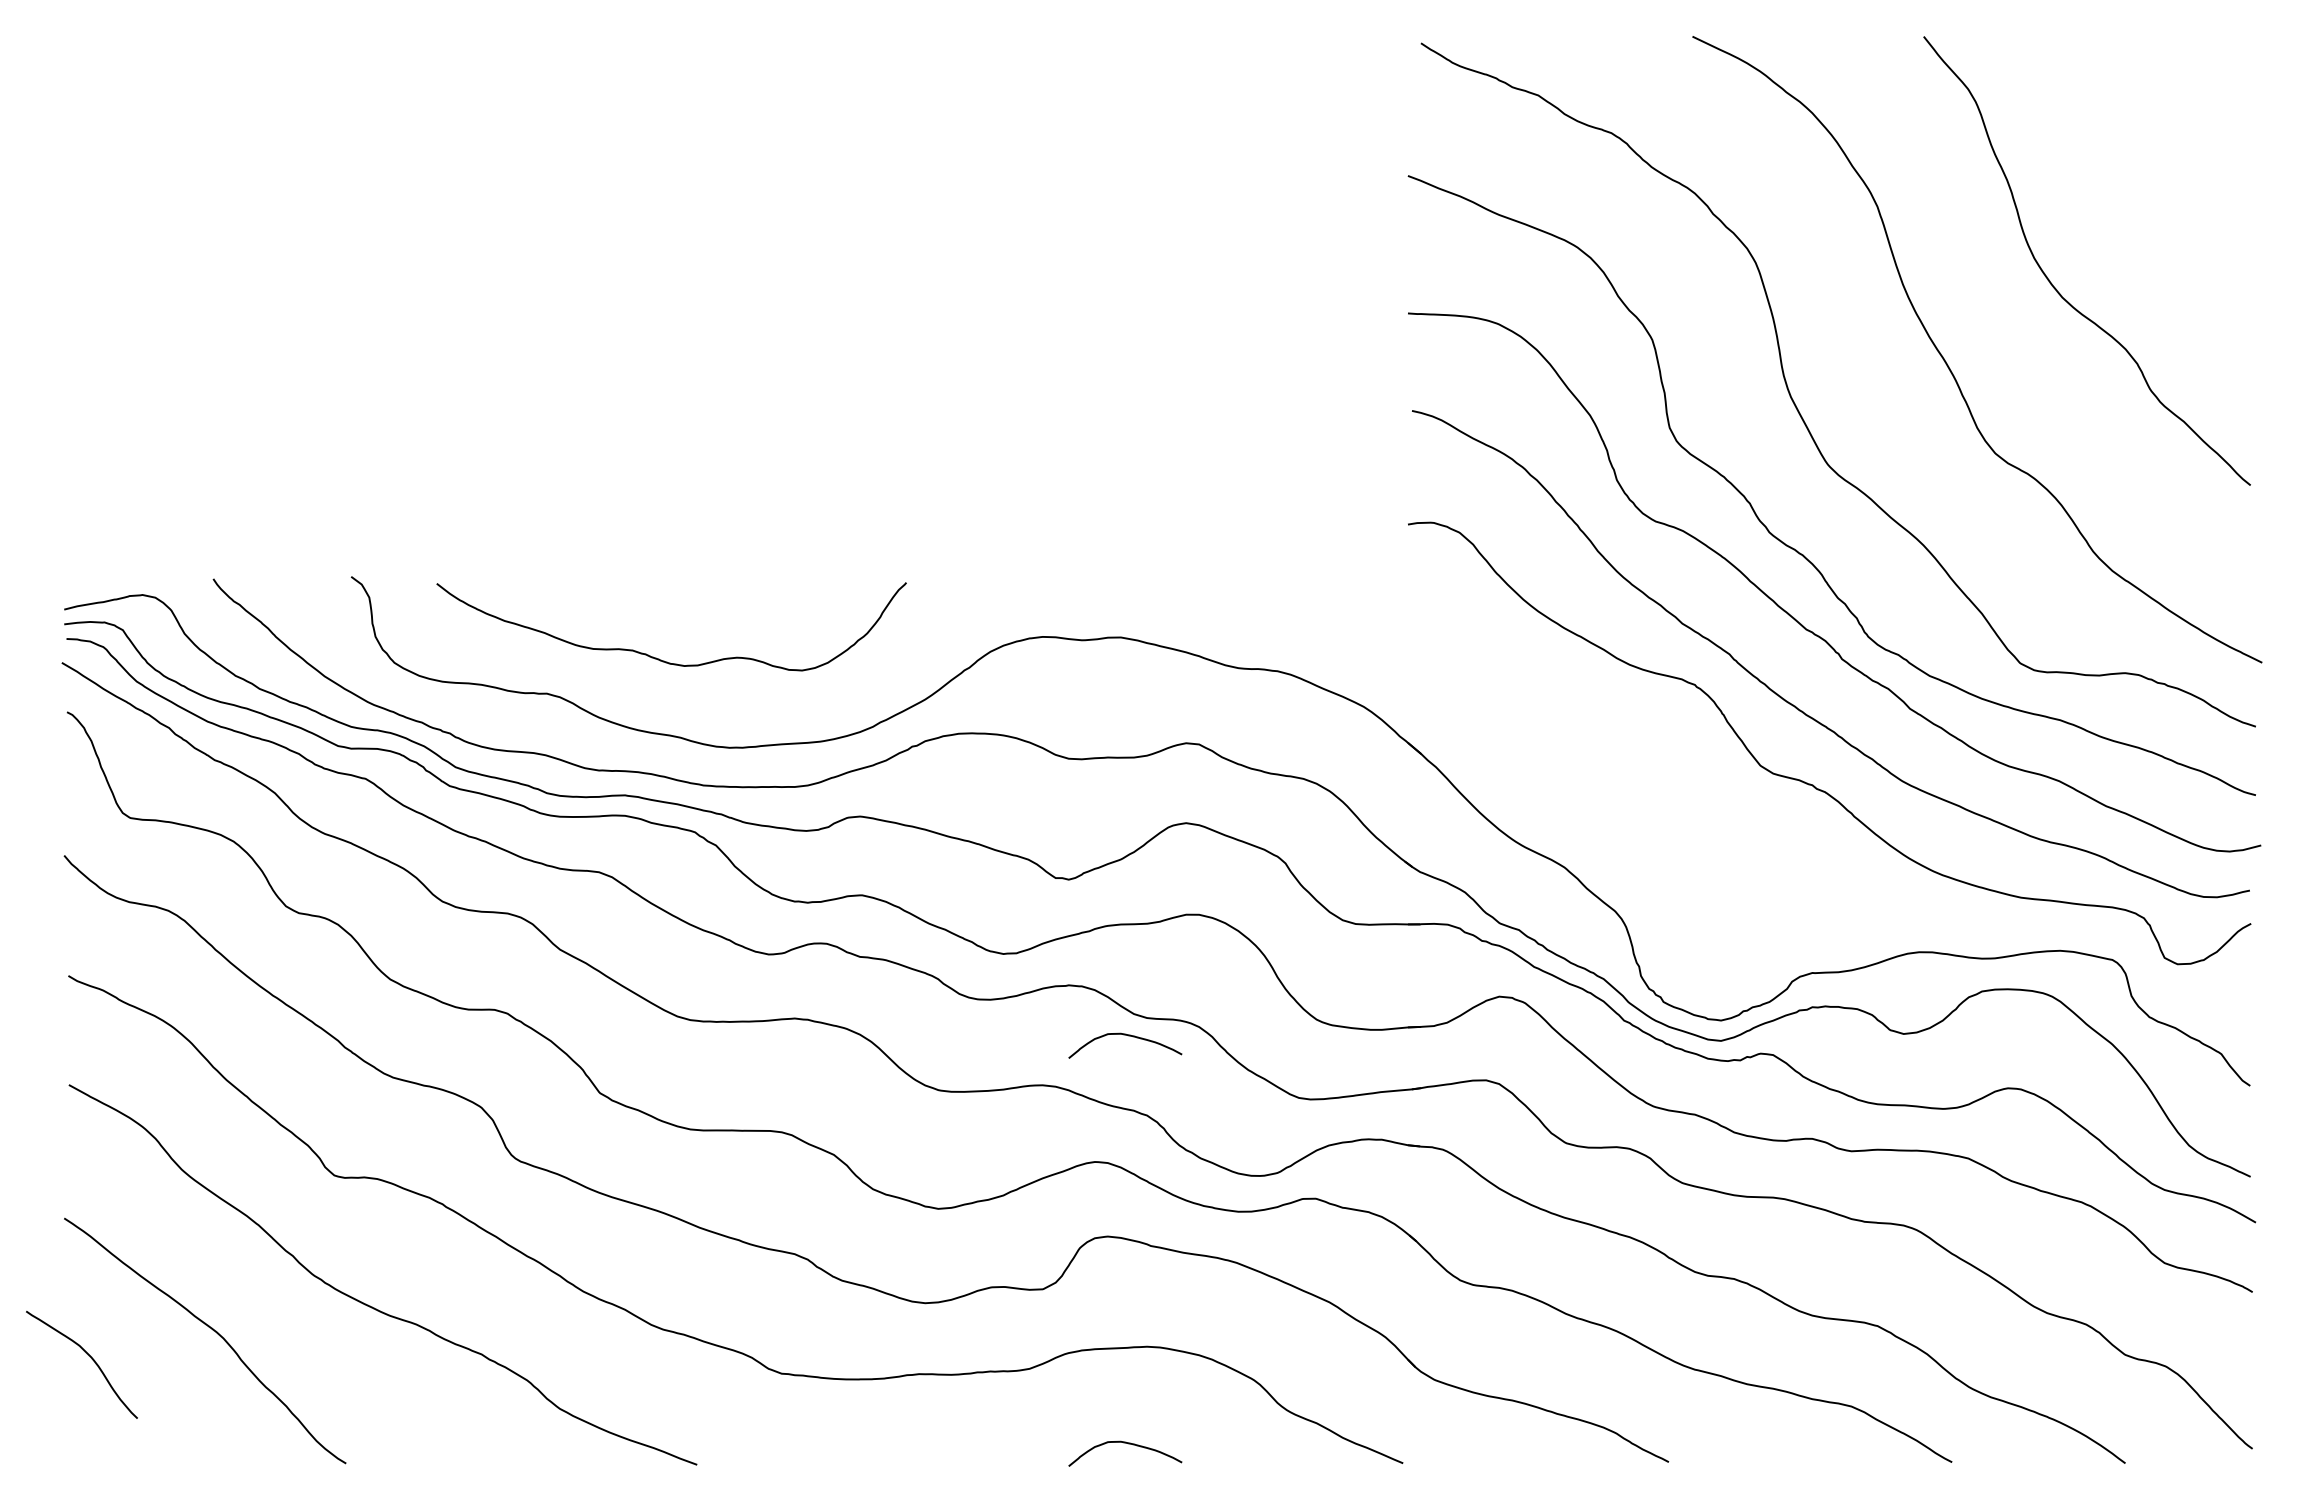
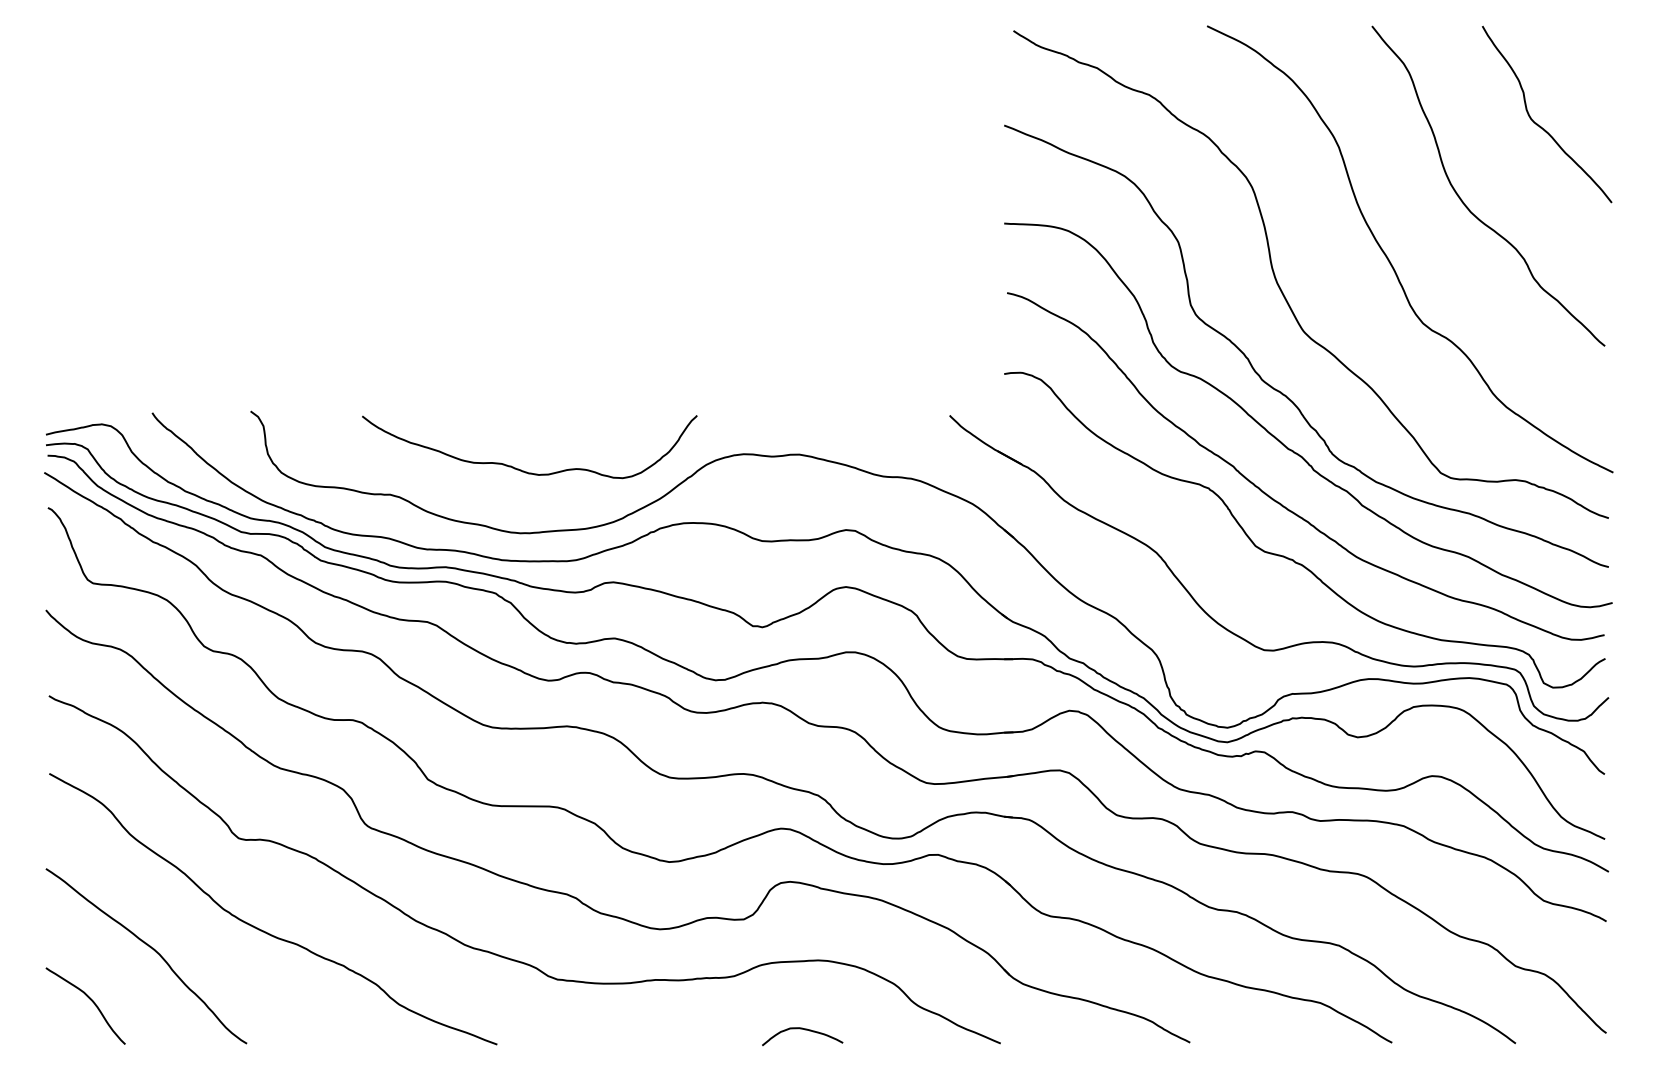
curve: (2158, 175) -> (1539, 125), added
curve: (659, 658) -> (521, 469), moved
part: (1820, 902) -> (1298, 643), added
curve: (1128, 1036) -> (804, 739), removed
curve: (91, 1359) -> (92, 1002), moved

